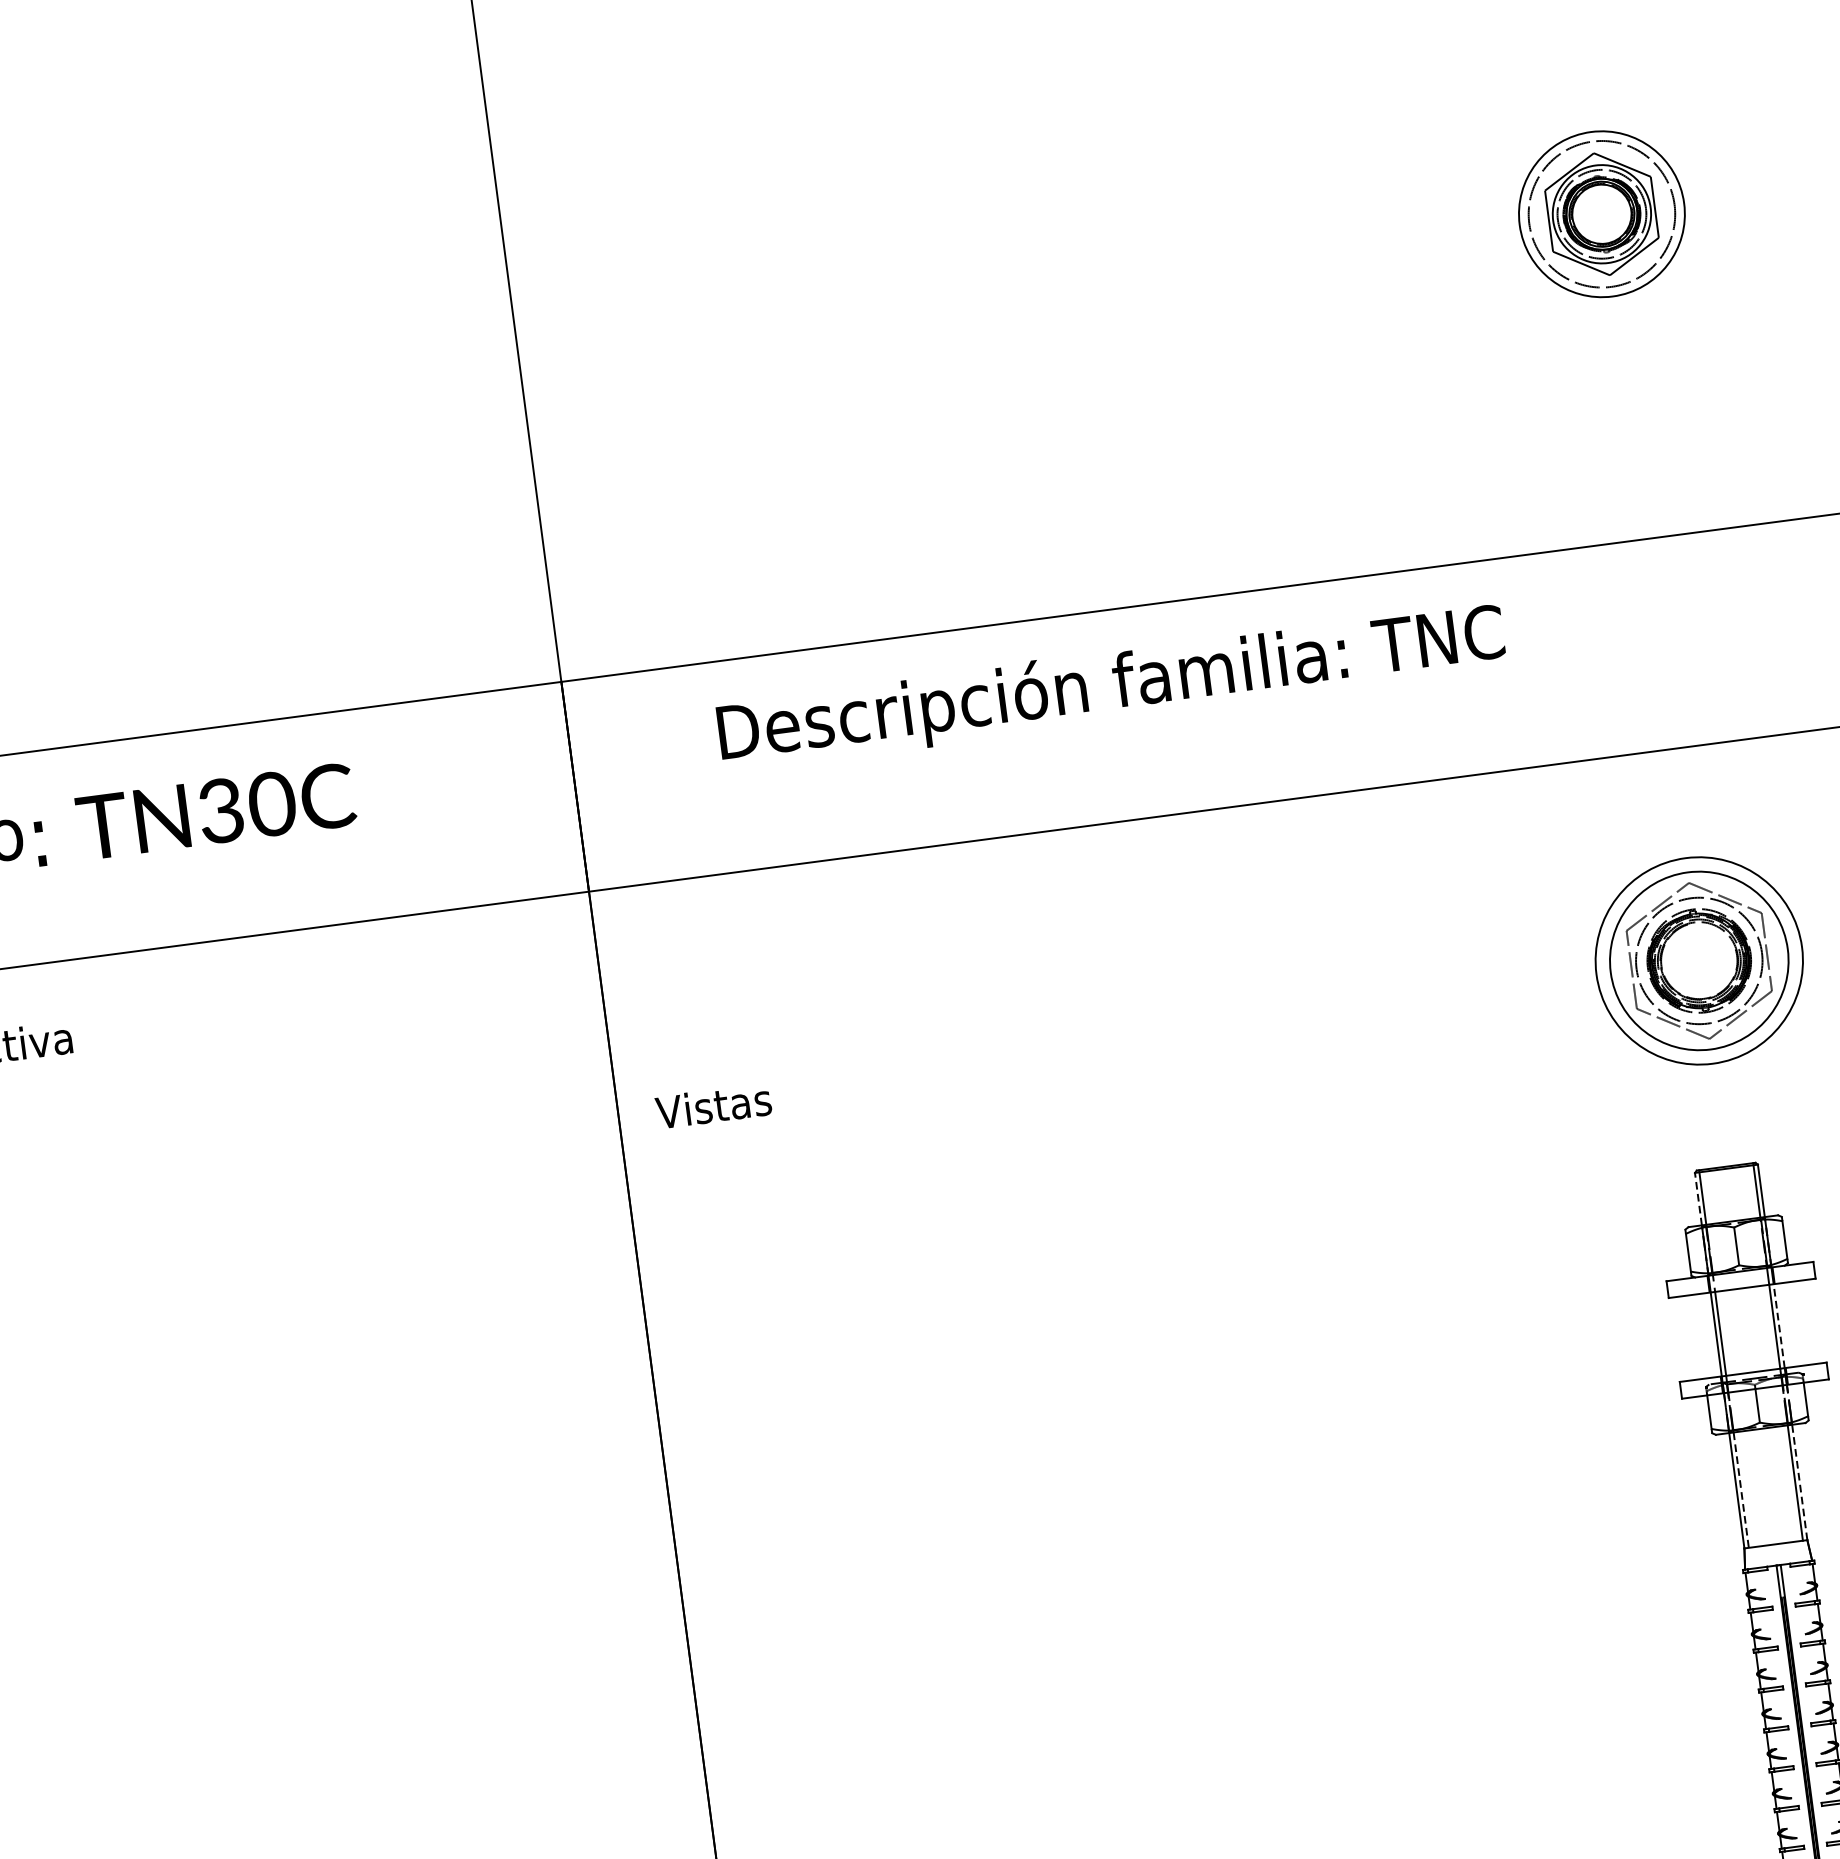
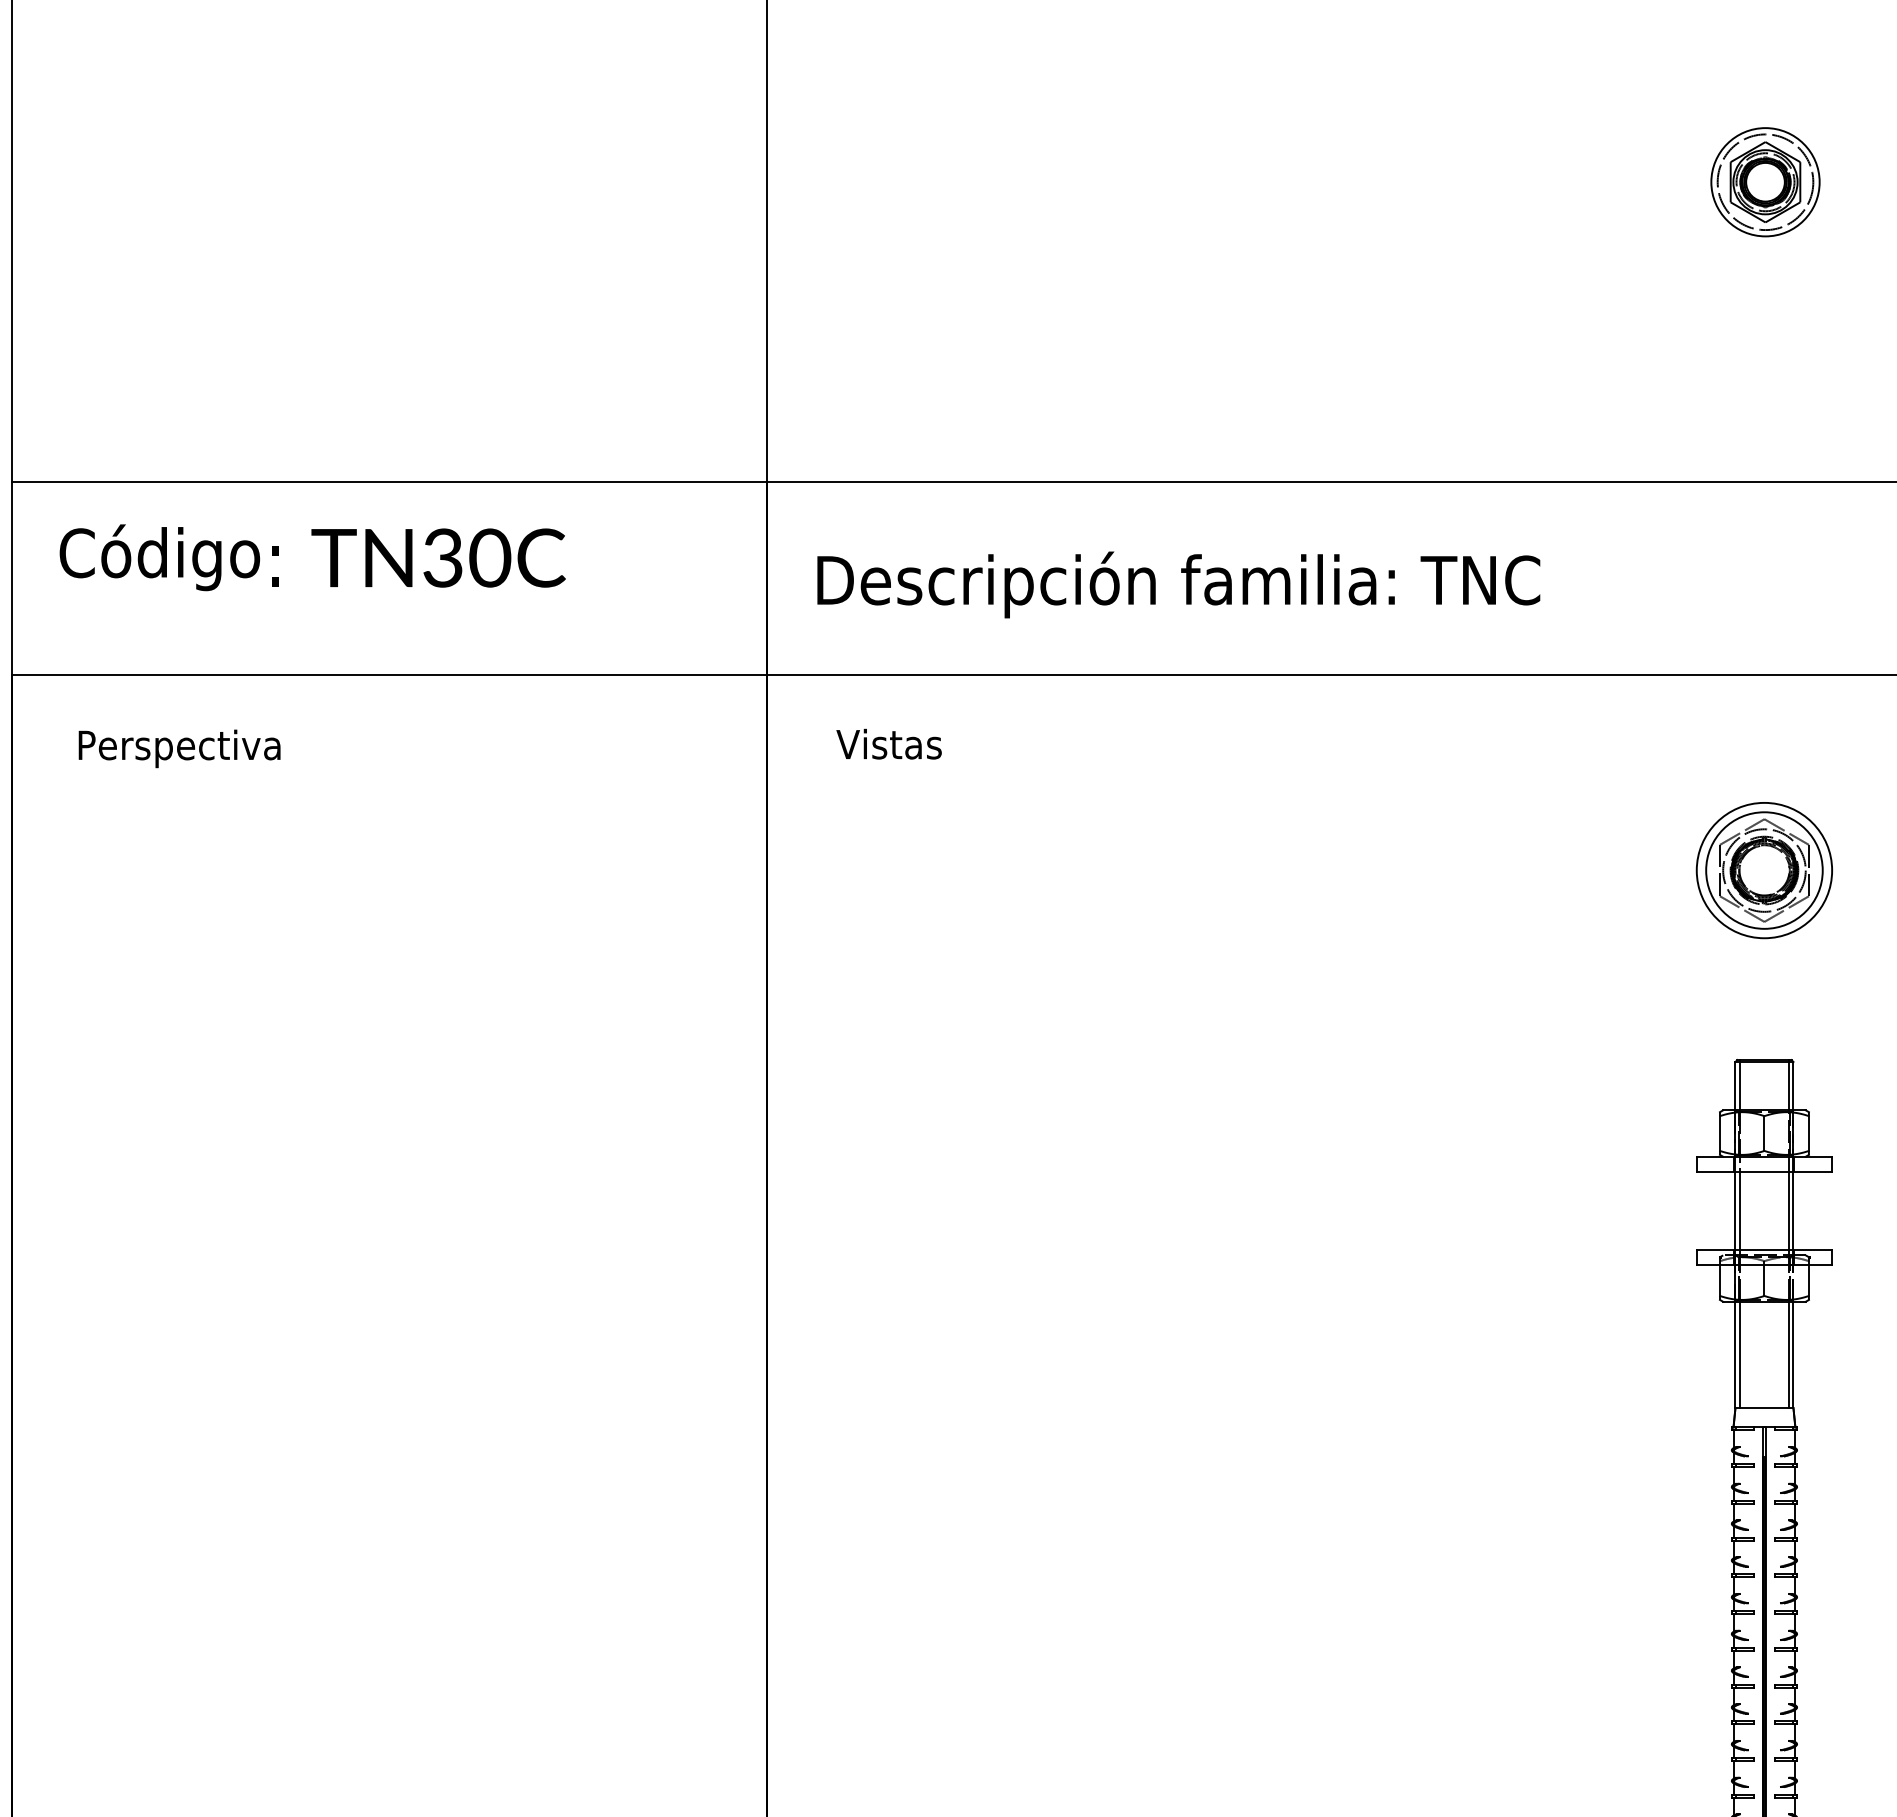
part: (1601, 214) -> (1765, 182), size x0.71
text: (1111, 686) -> (1178, 584), moved
part: (1698, 961) -> (1763, 870), size x0.71
text: (712, 1105) -> (888, 743), moved
line: (1698, 1198) -> (1735, 1085), dashed -> solid
line: (1779, 1325) -> (1793, 1210), dashed -> solid
line: (1799, 1481) -> (1793, 1354), dashed -> solid
line: (1741, 1490) -> (1739, 1355), dashed -> solid

